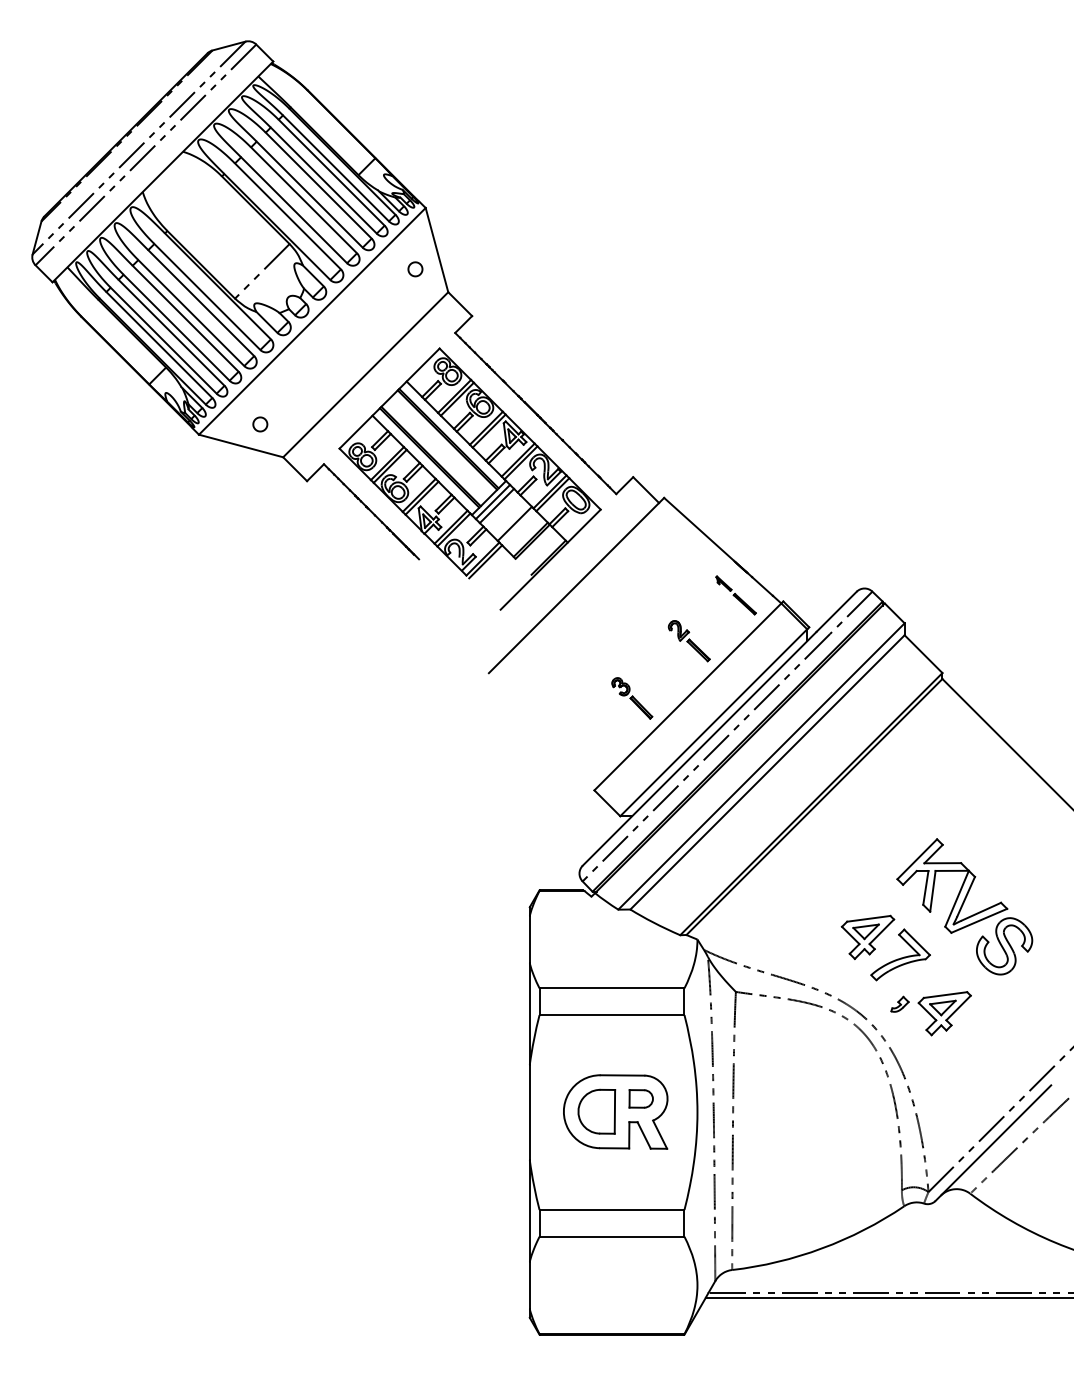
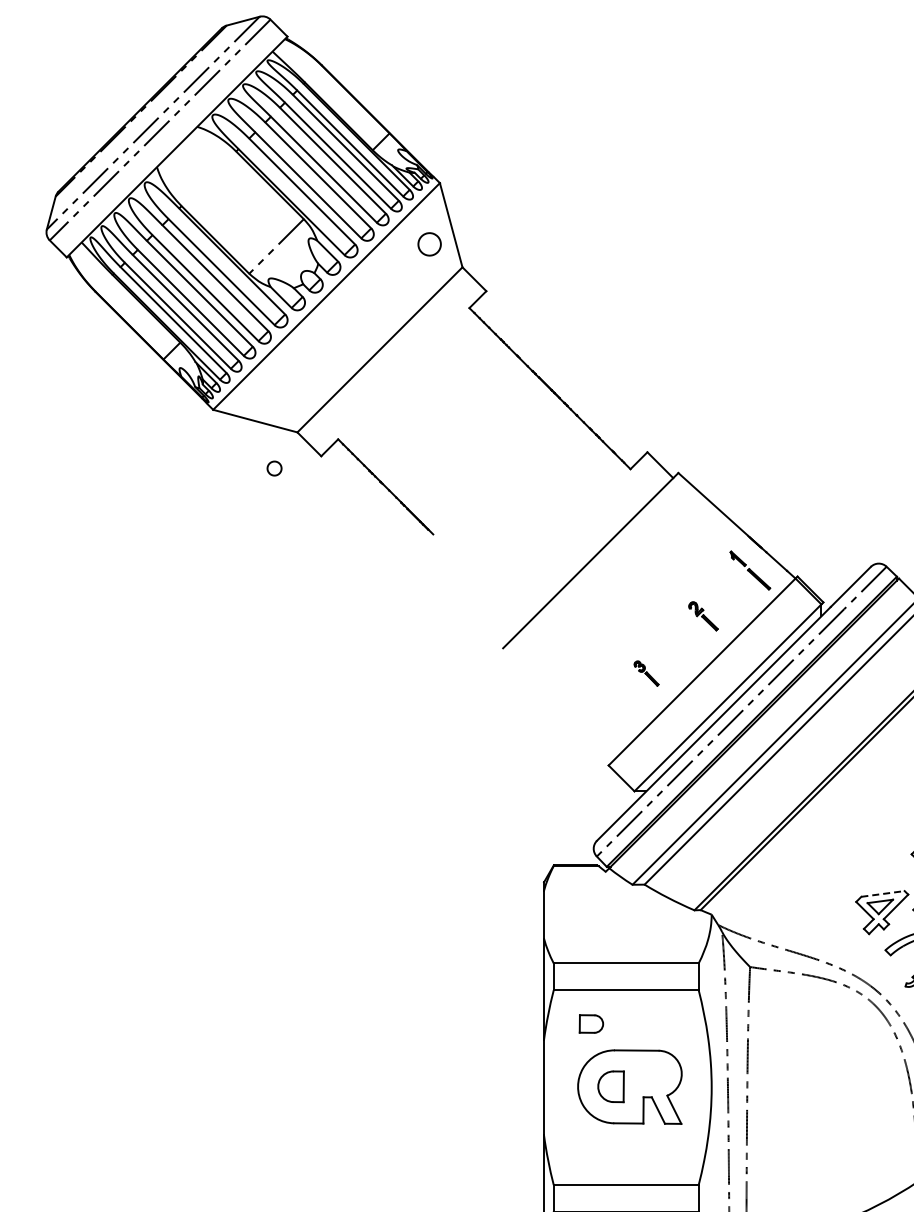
part: (415, 269) -> (429, 244), size x1.6
part: (260, 424) -> (274, 468), moved
part: (469, 478) -> (483, 453), removed
part: (688, 641) -> (702, 616), size x0.7
part: (632, 698) -> (646, 673), size x0.6
line: (868, 918) -> (882, 893), solid -> dashed
part: (640, 1098) -> (590, 1023), moved
part: (596, 1111) -> (610, 1086), size x0.7

